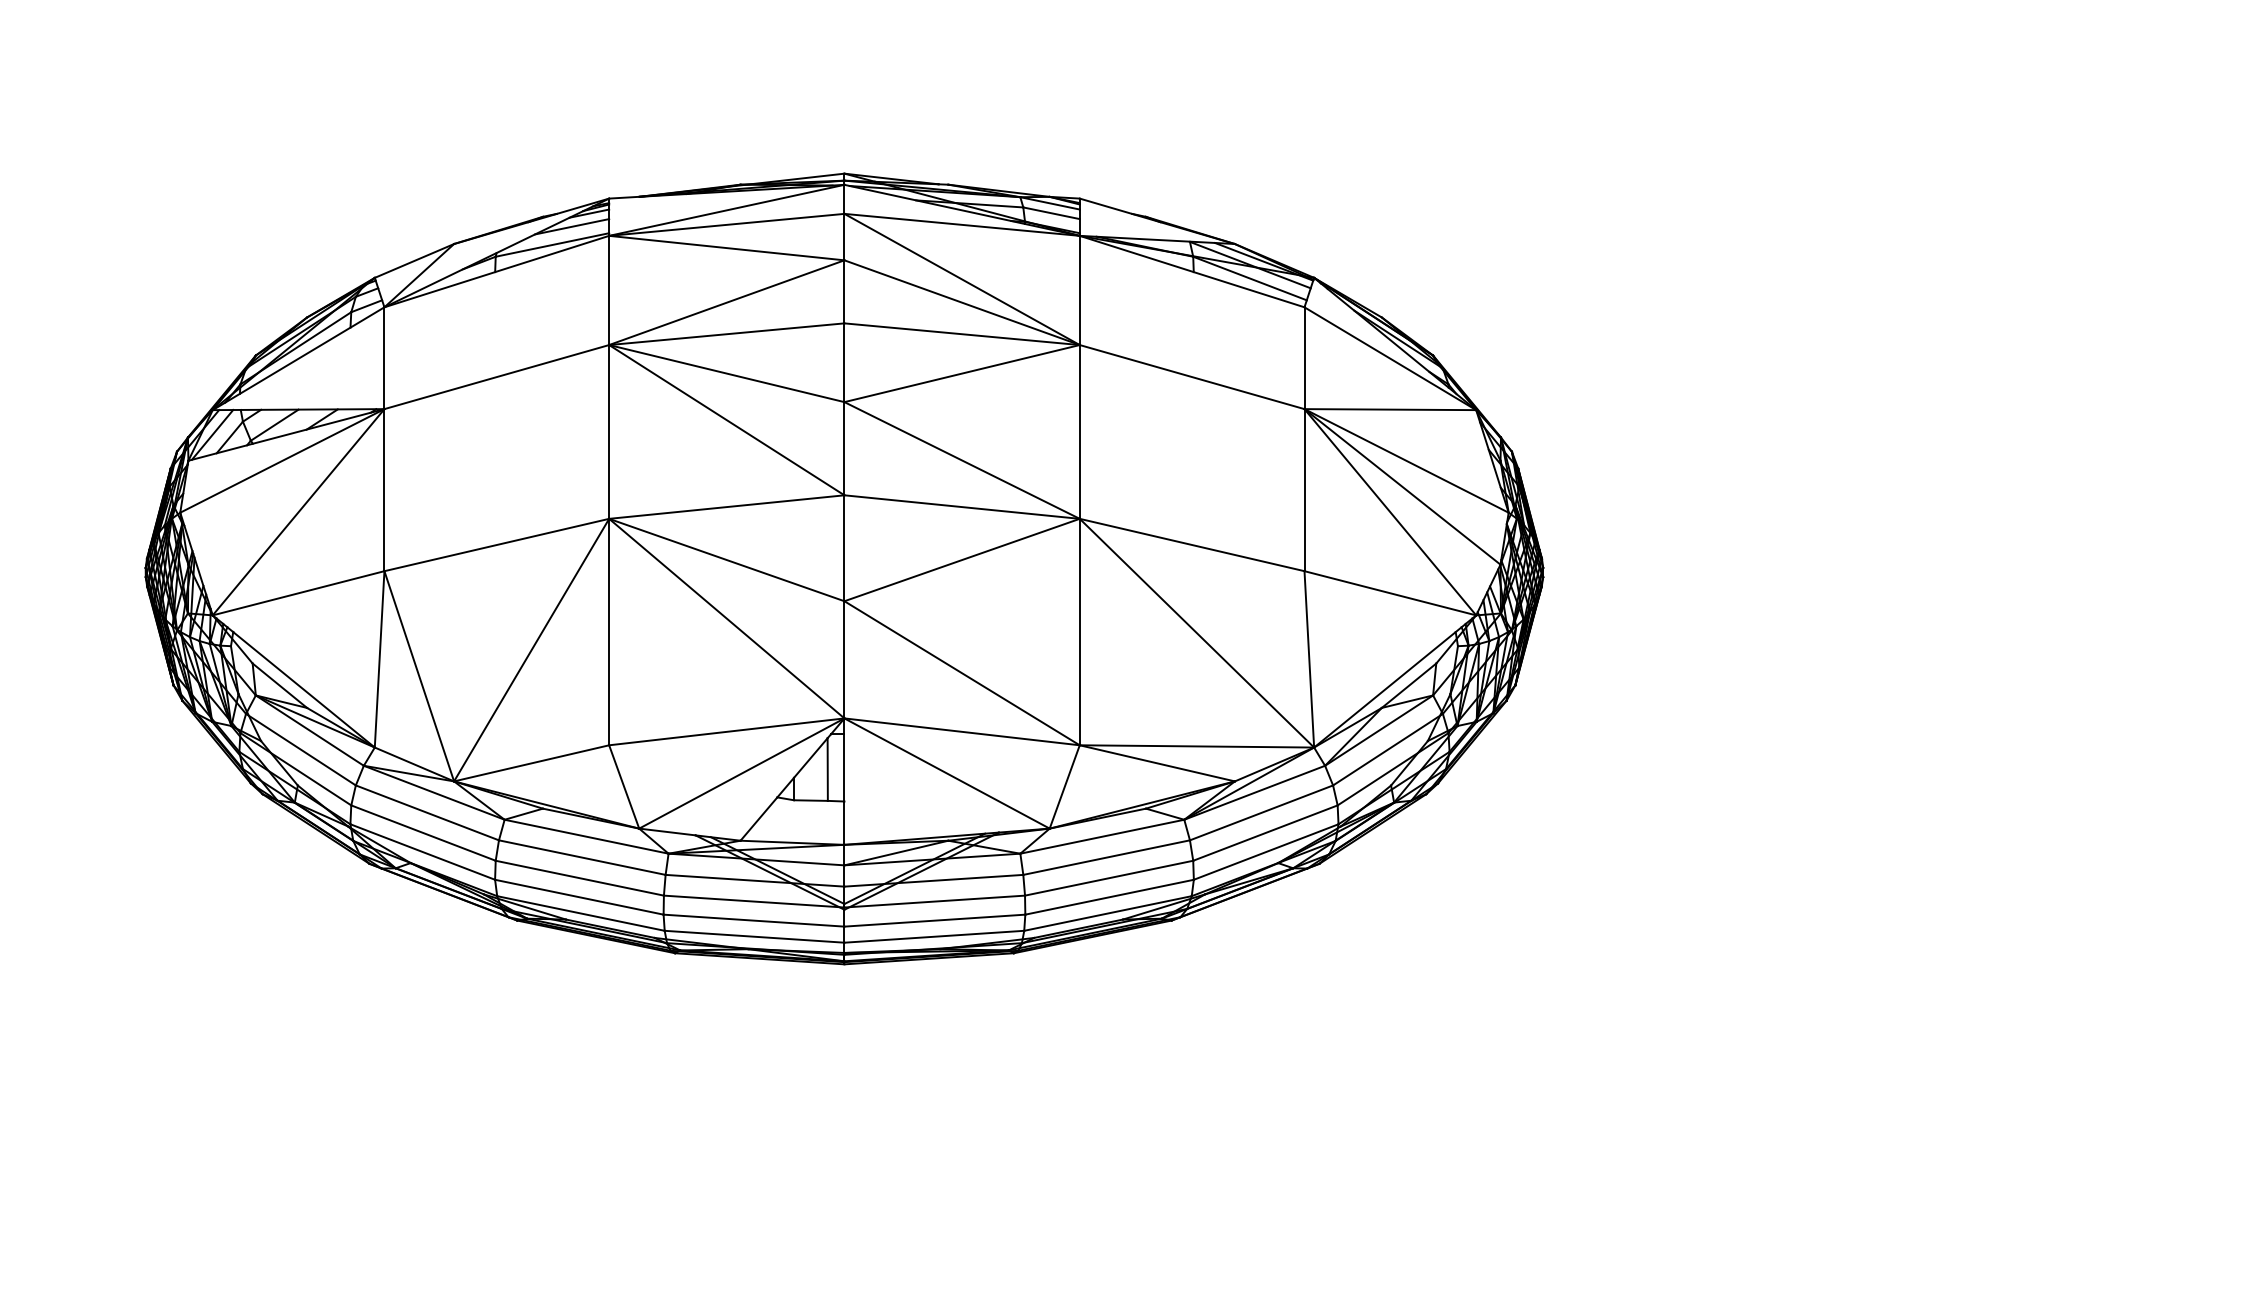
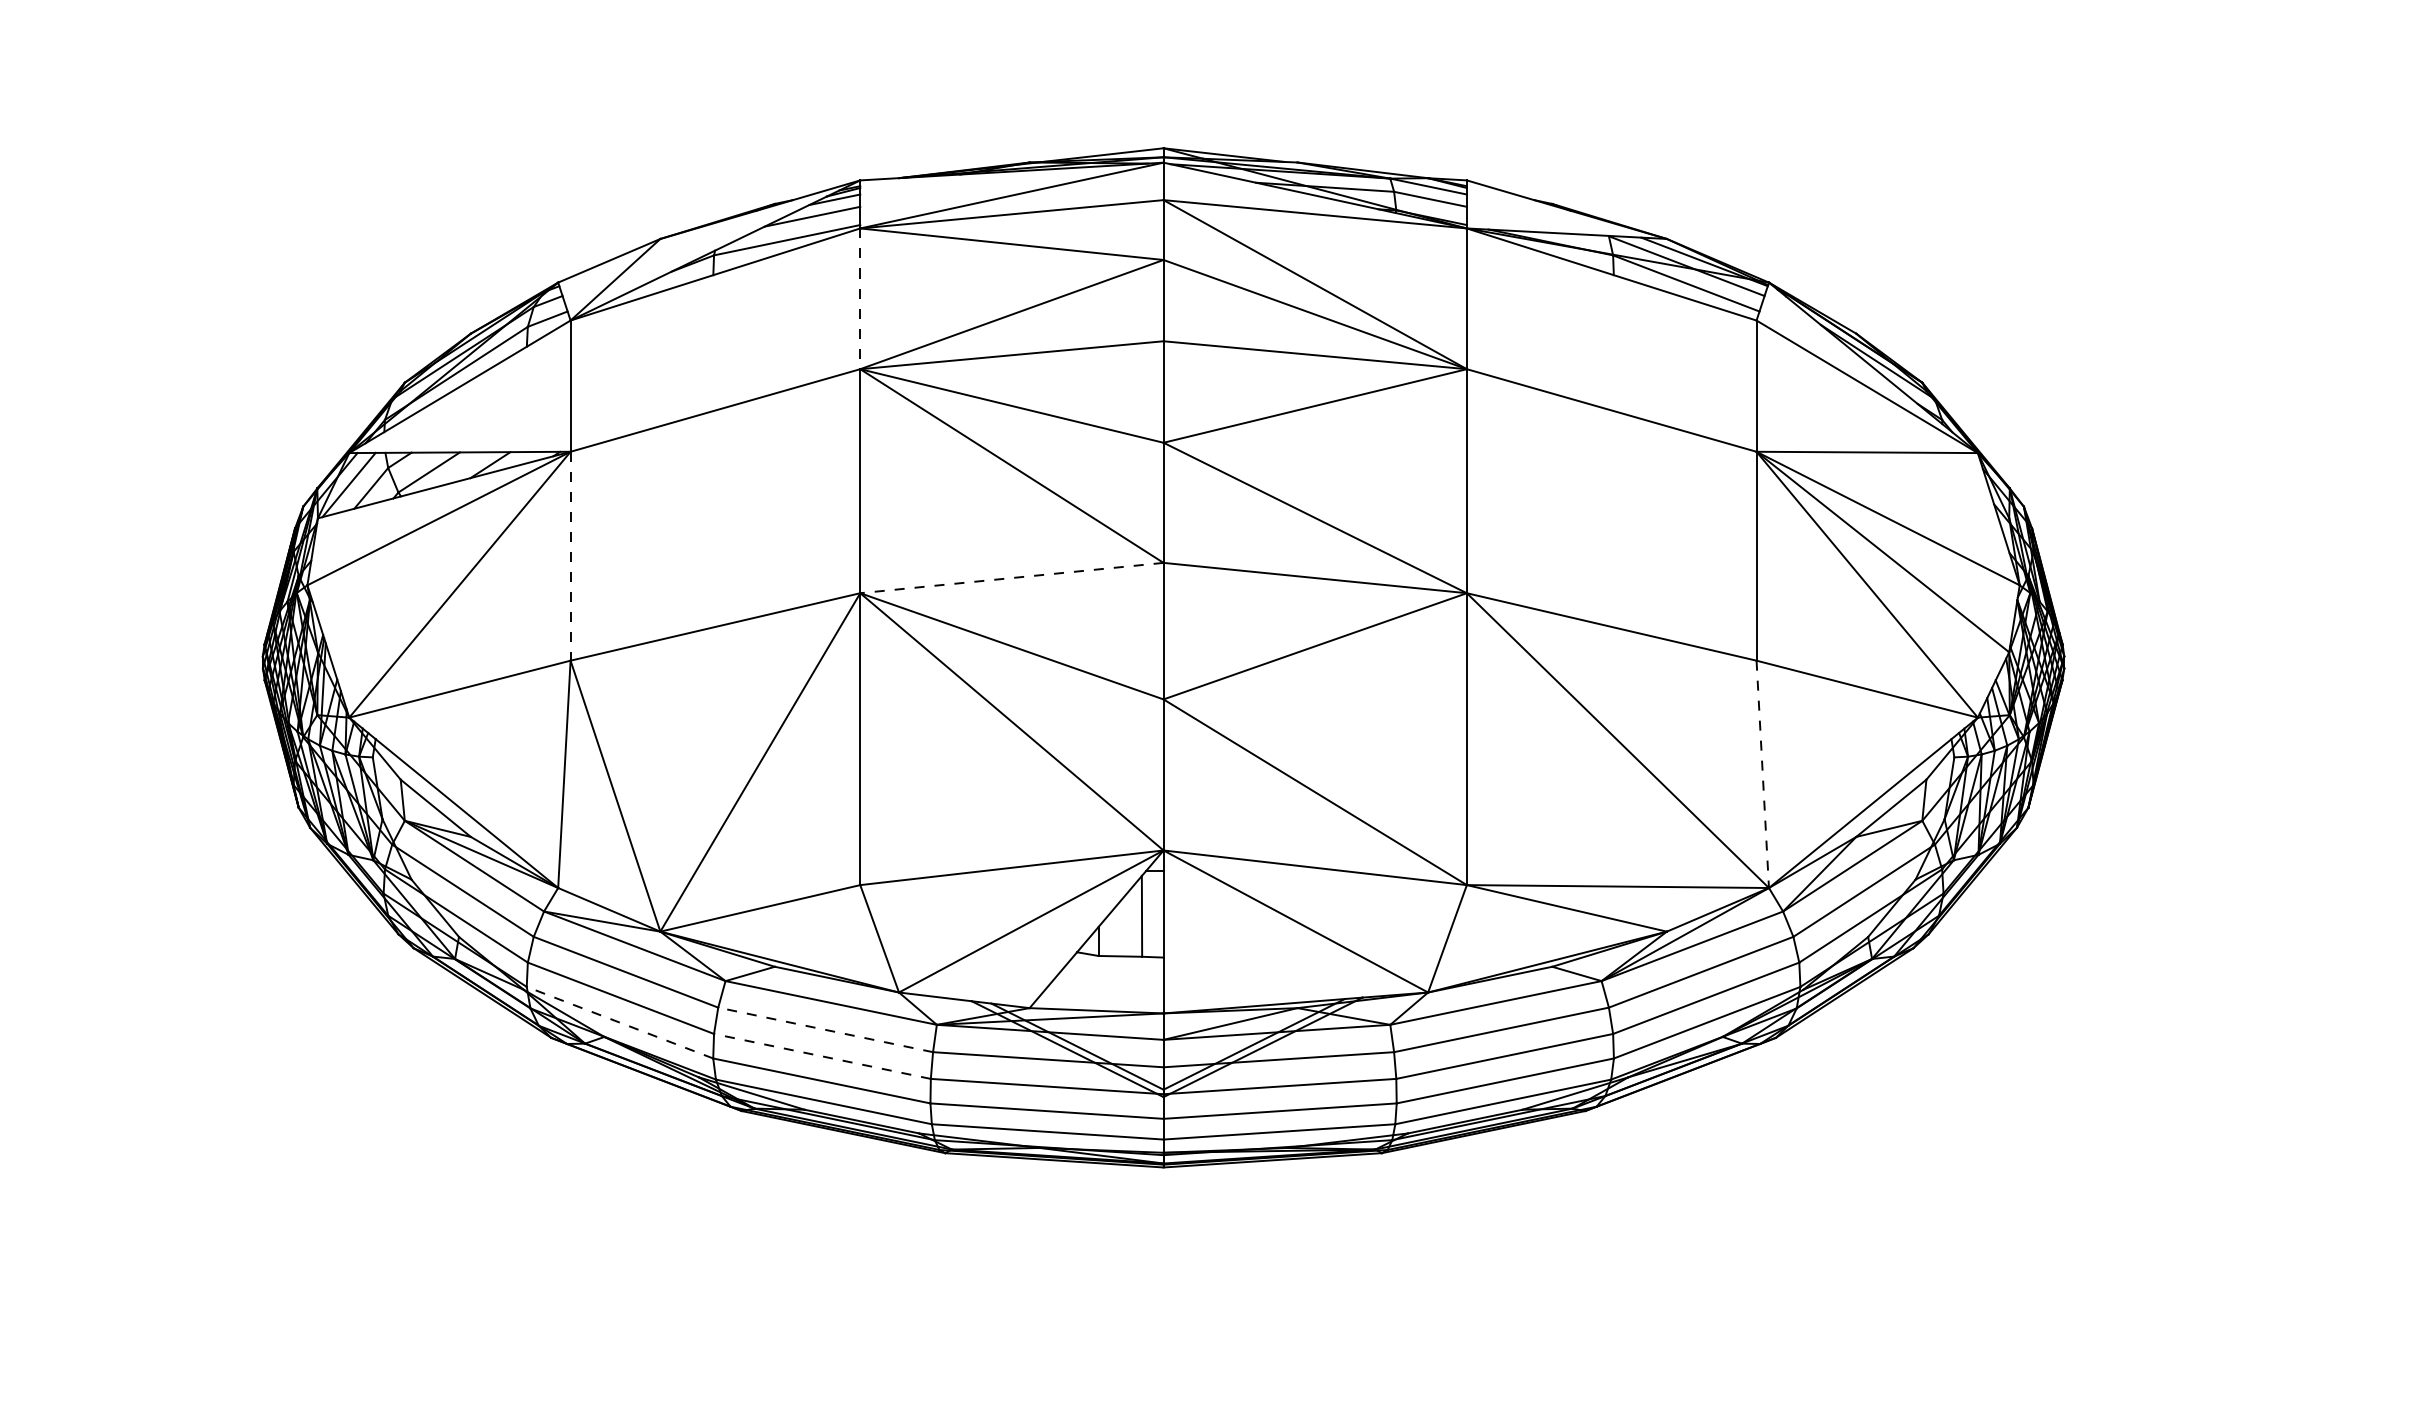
line: (609, 290) -> (860, 298), solid -> dashed
line: (384, 490) -> (570, 556), solid -> dashed
line: (726, 507) -> (1011, 578), solid -> dashed
line: (1309, 659) -> (1763, 774), solid -> dashed
line: (422, 851) -> (619, 1022), solid -> dashed
line: (581, 857) -> (824, 1029), solid -> dashed
line: (579, 878) -> (822, 1056), solid -> dashed

